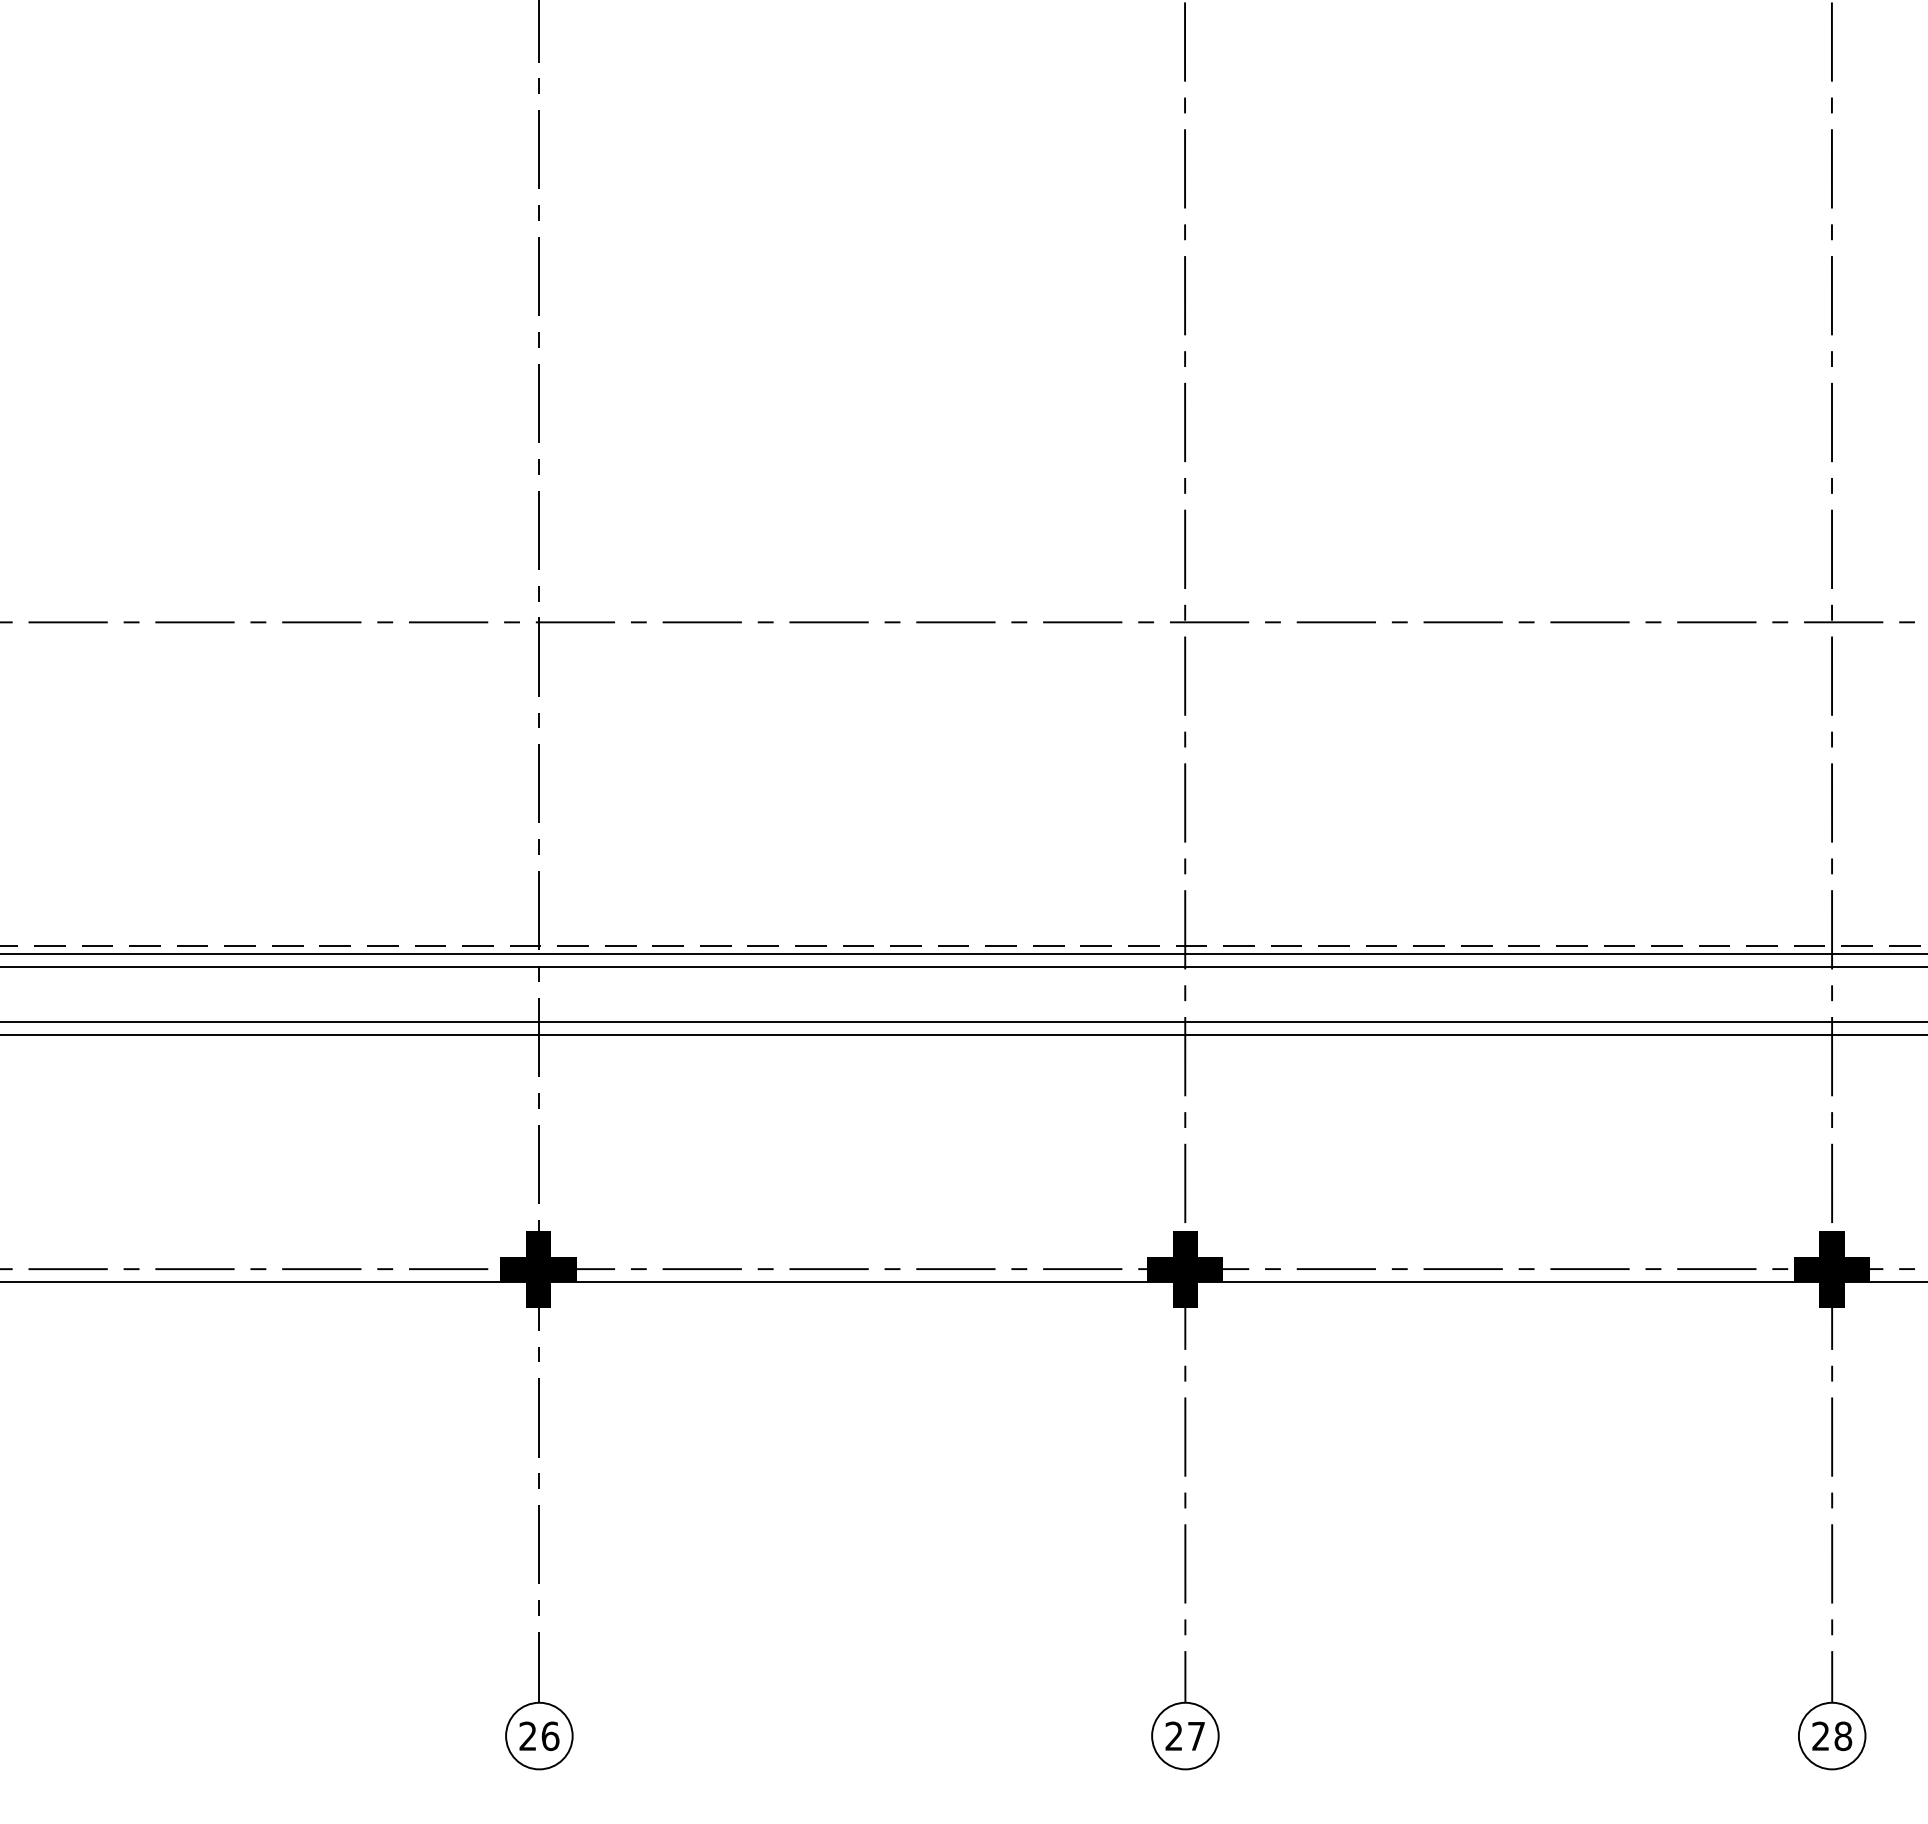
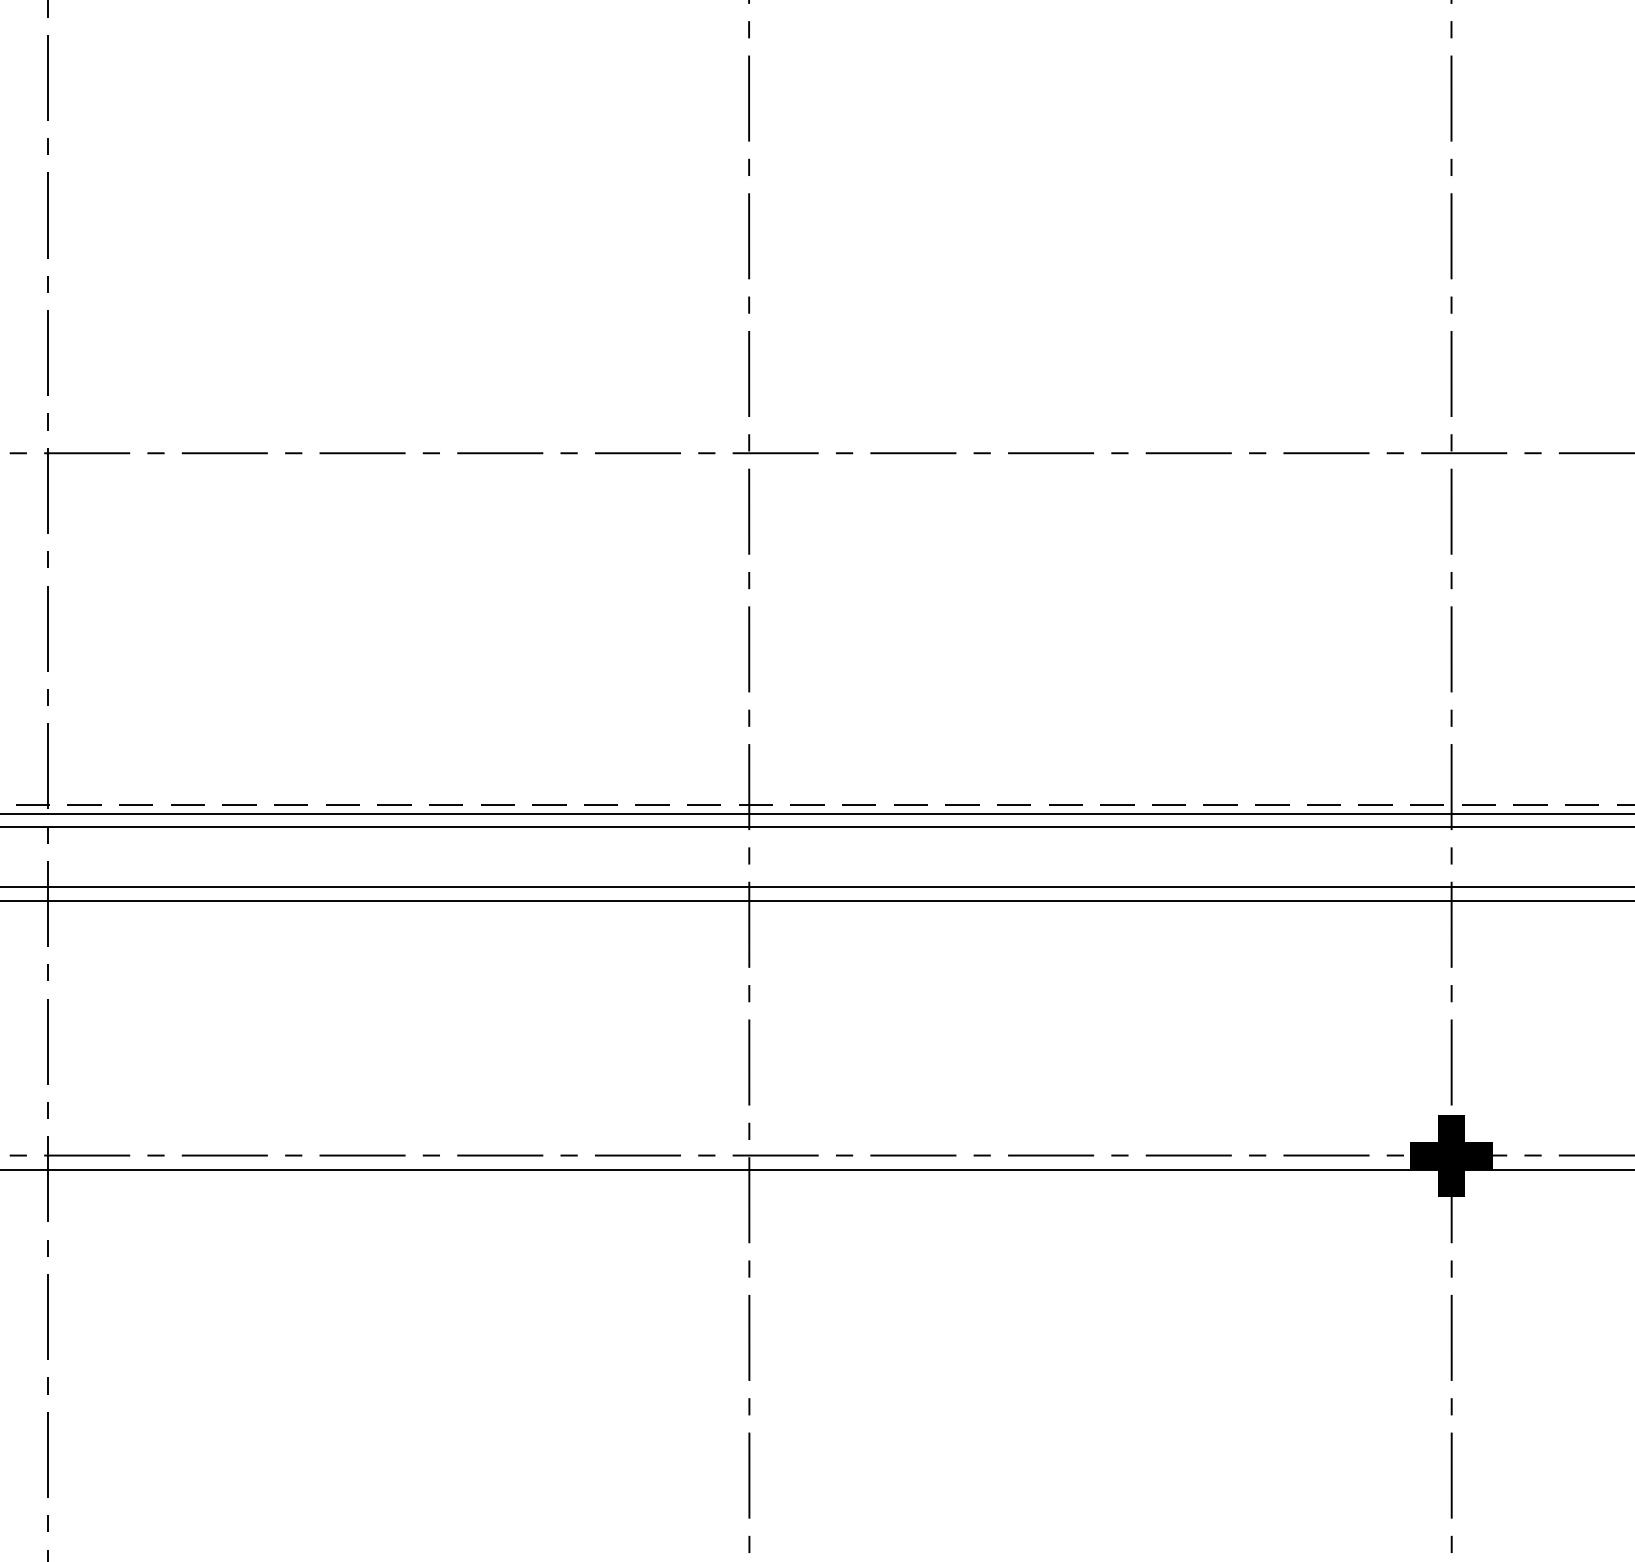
fill: (538, 1269) -> (47, 1155), removed
fill: (1185, 1269) -> (749, 1155), removed

